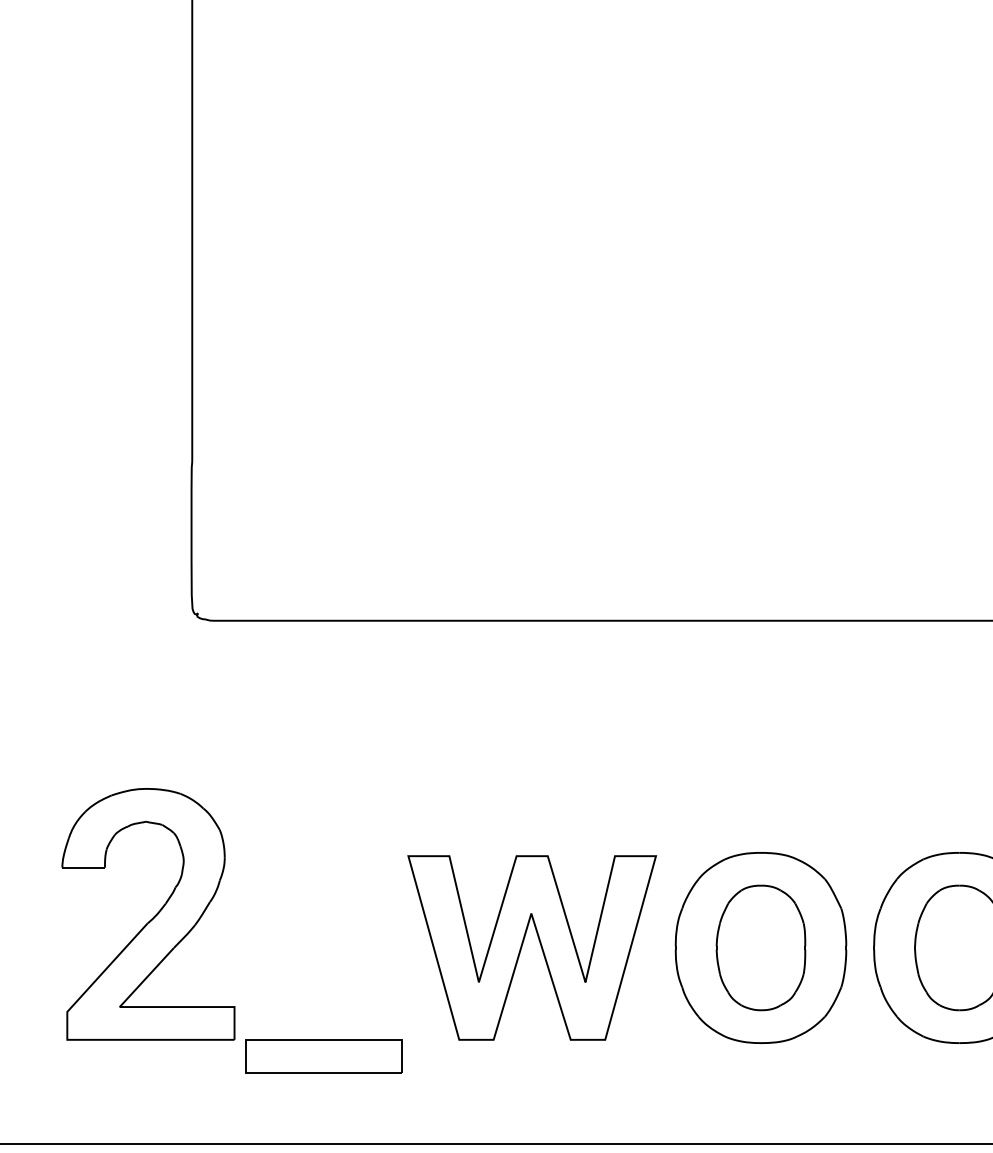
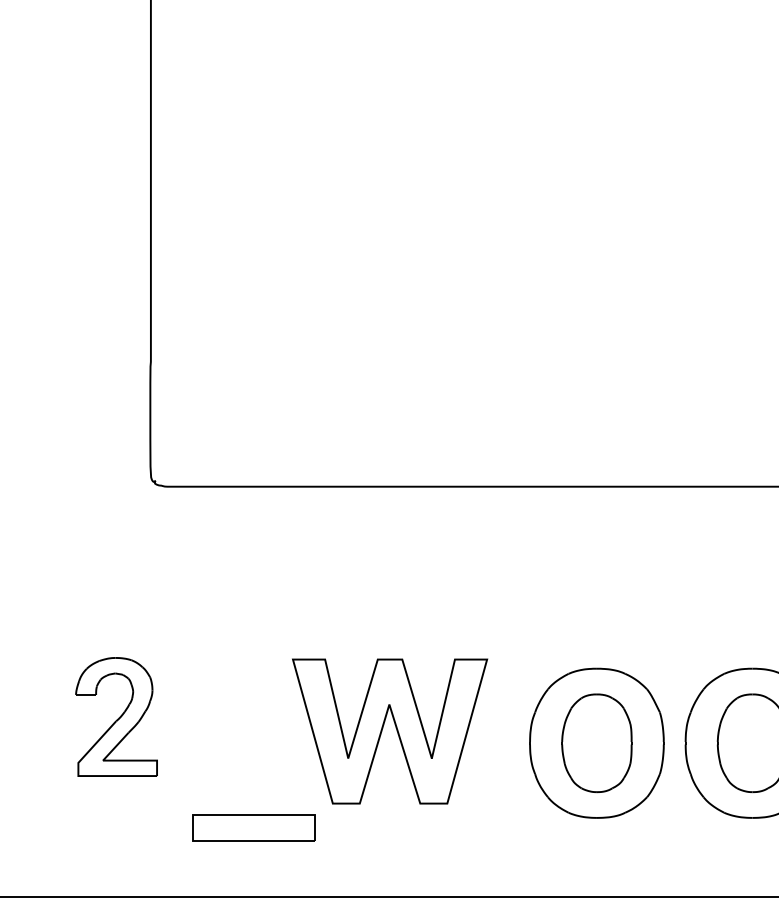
part: (148, 914) -> (116, 717), size x0.6
part: (539, 943) -> (395, 728), moved

